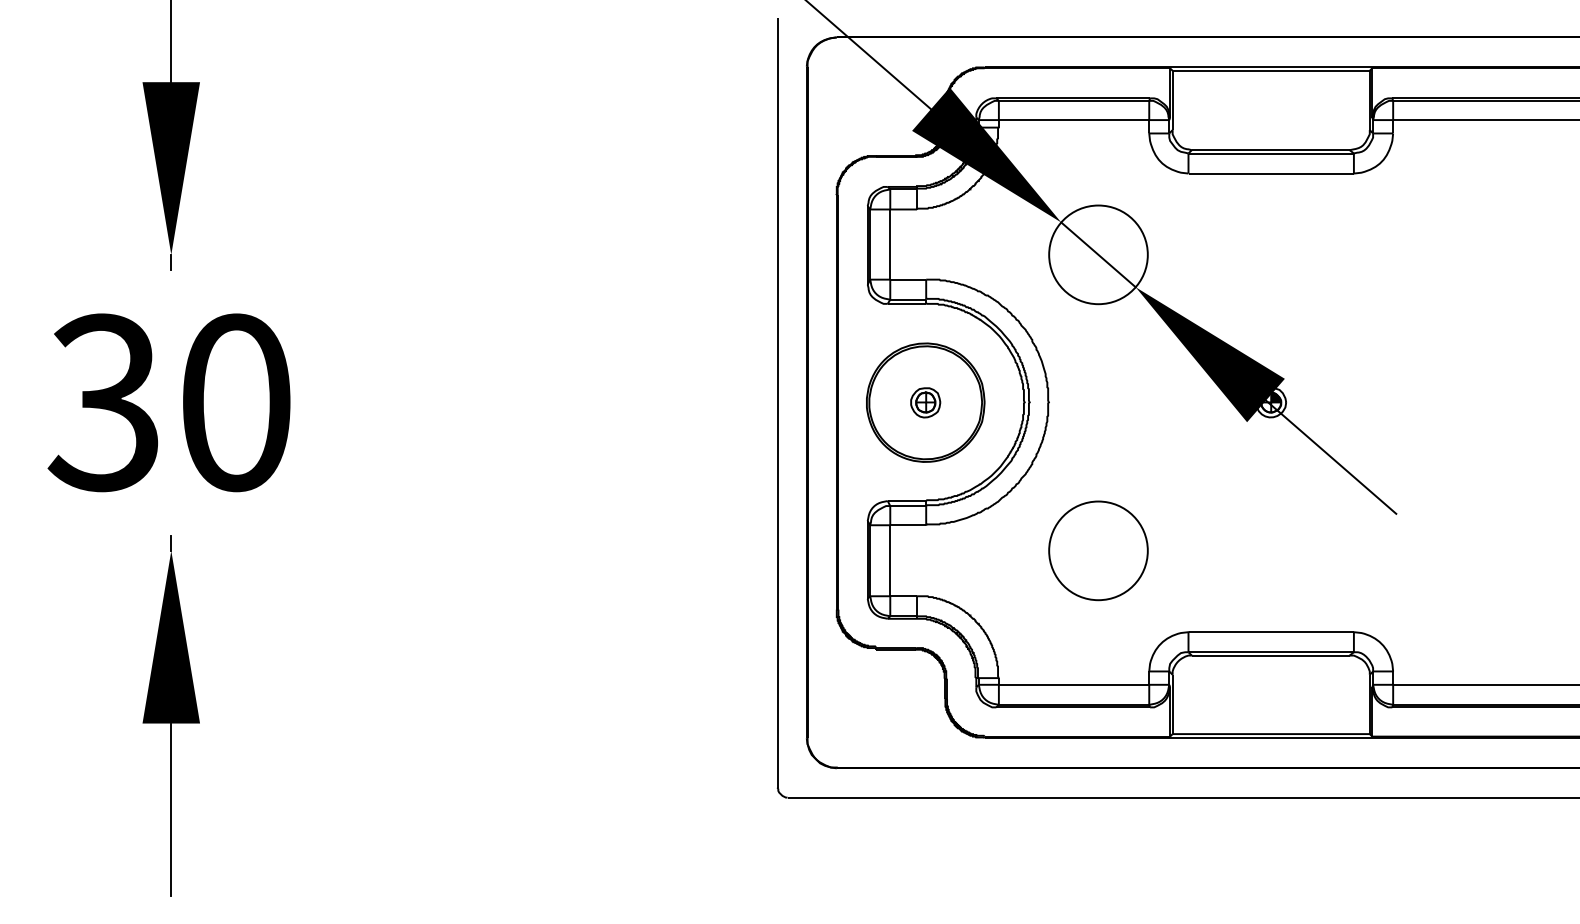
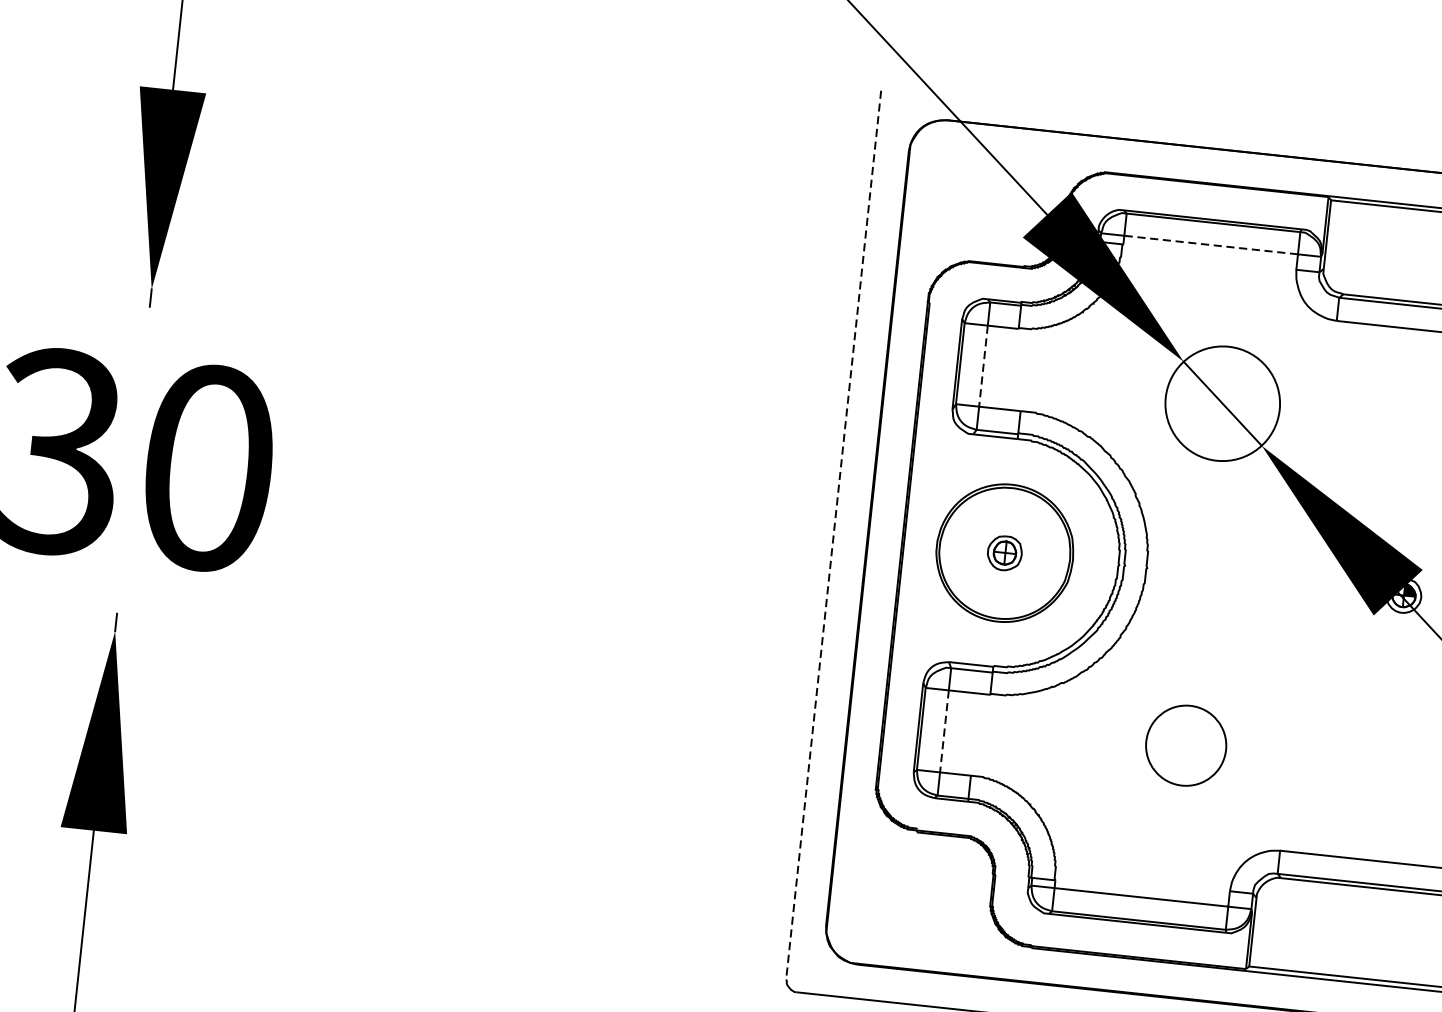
line: (1073, 120) -> (1210, 245), solid -> dashed
line: (890, 245) -> (983, 367), solid -> dashed
line: (777, 402) -> (833, 534), solid -> dashed
circle: (1098, 550) -> (1186, 745), size x0.7
line: (890, 560) -> (944, 731), solid -> dashed

